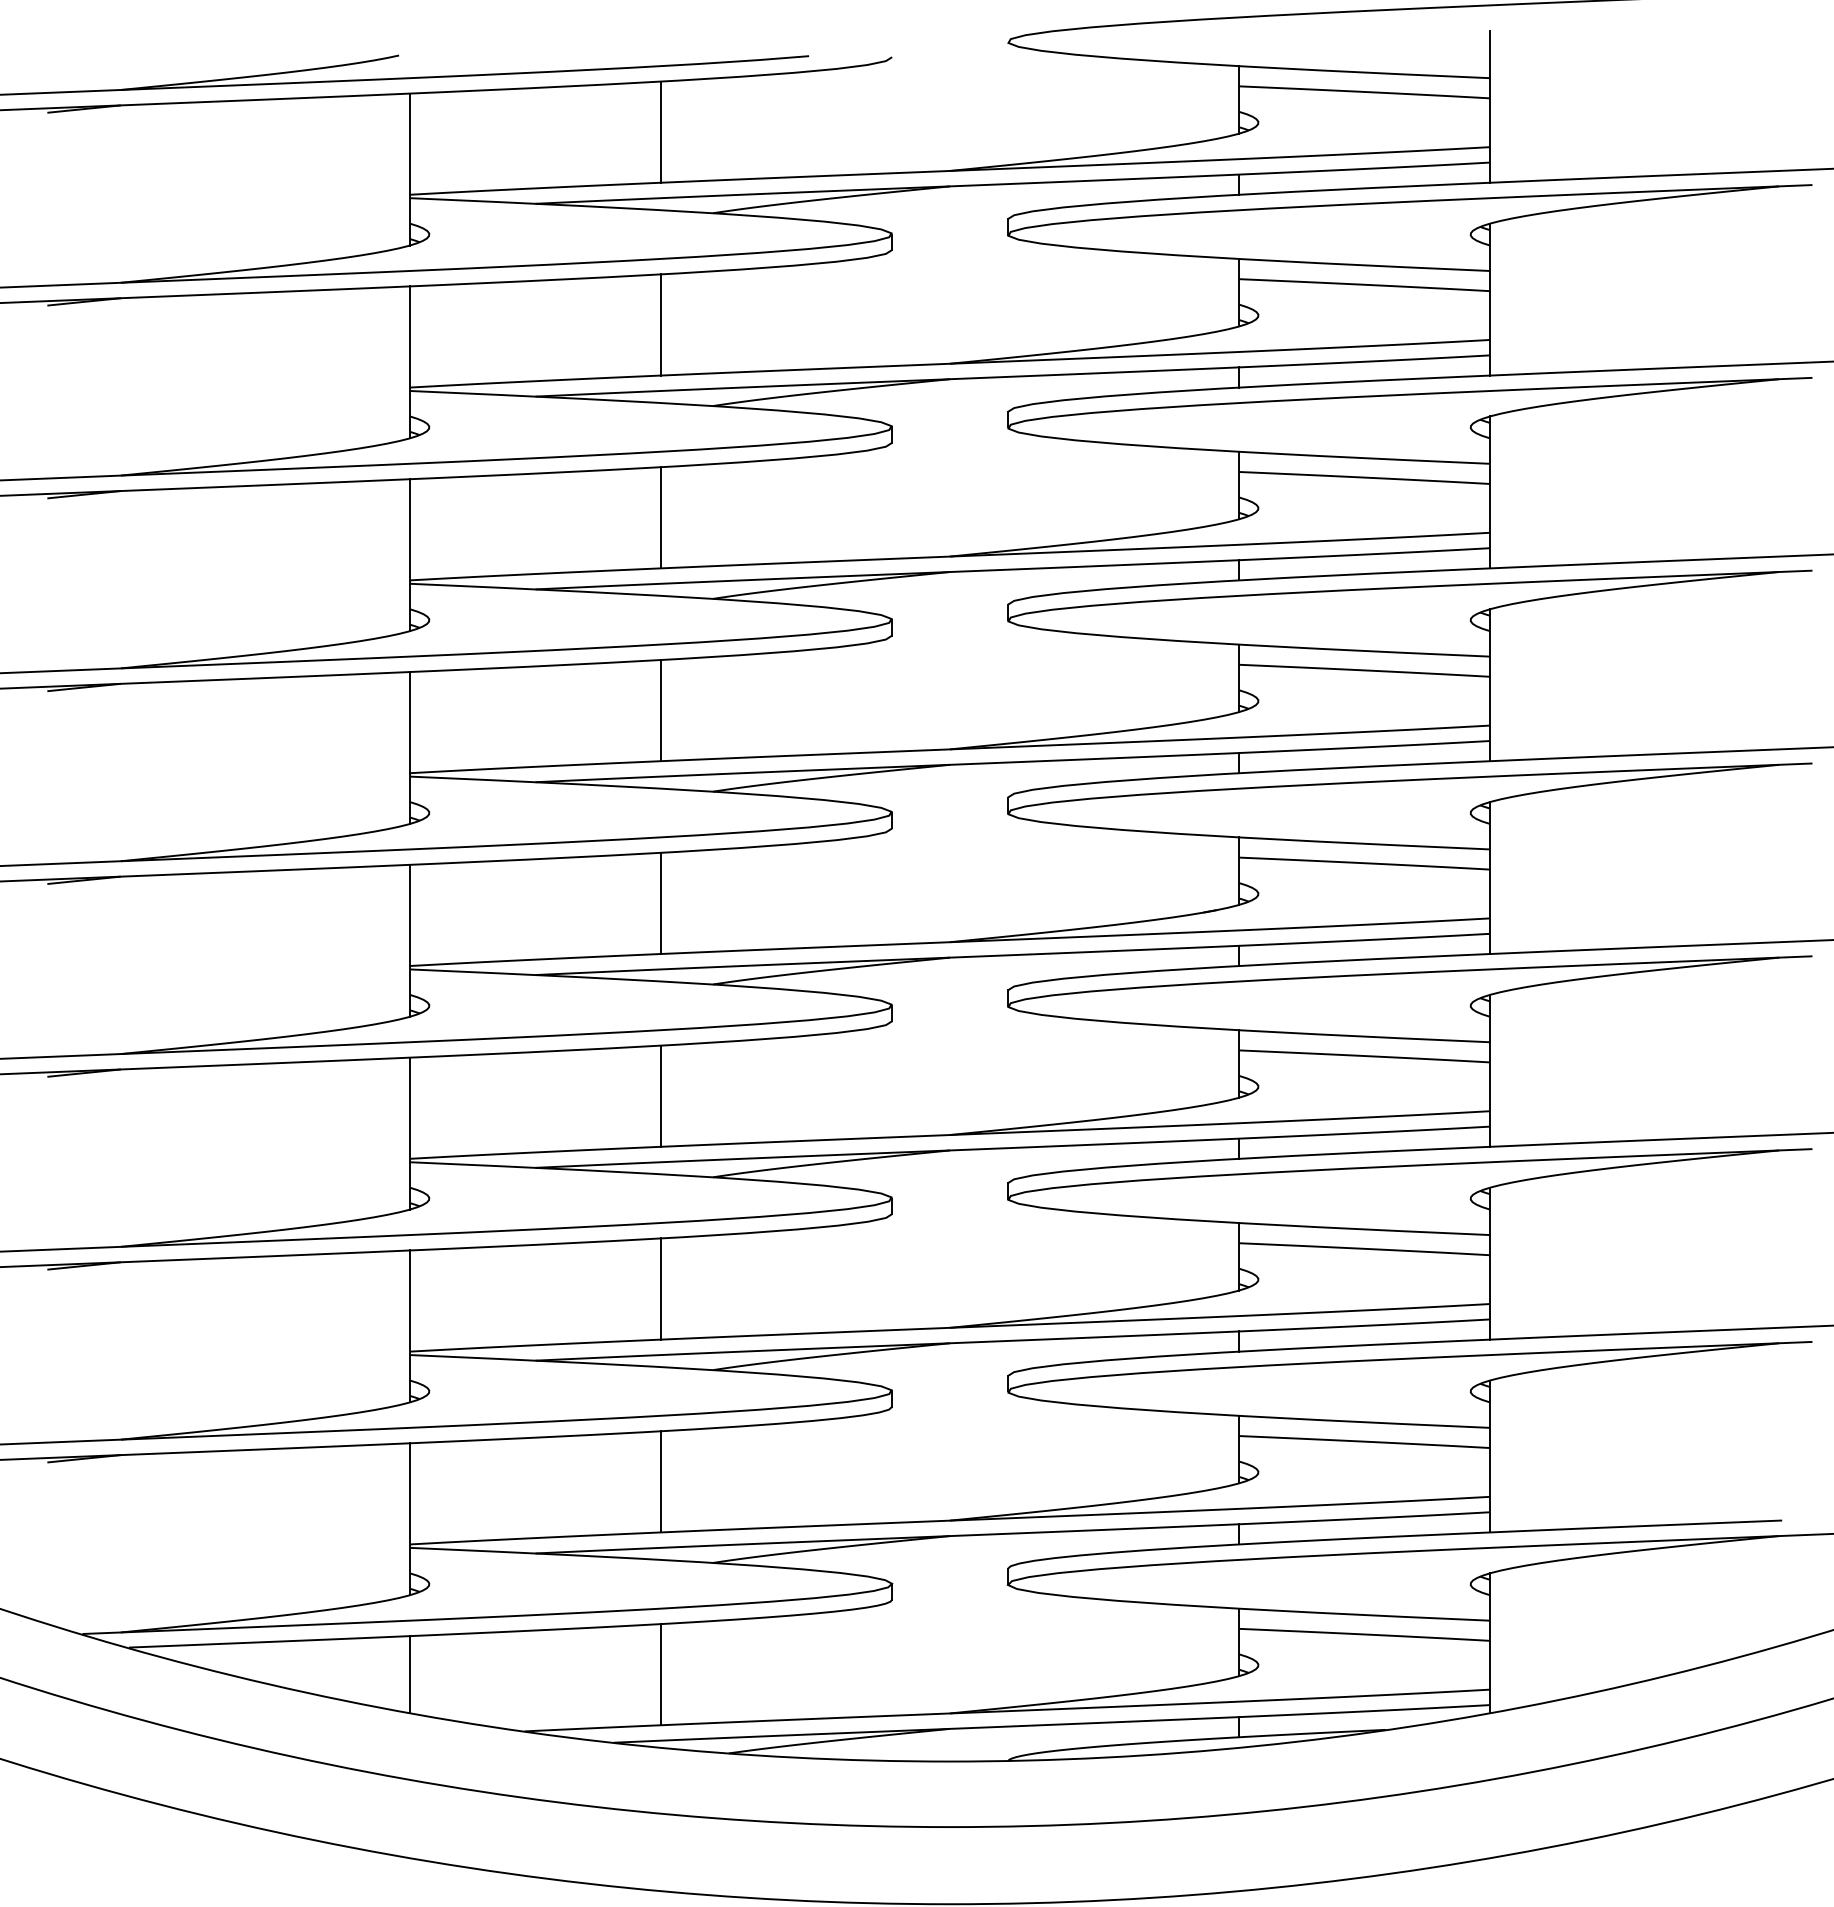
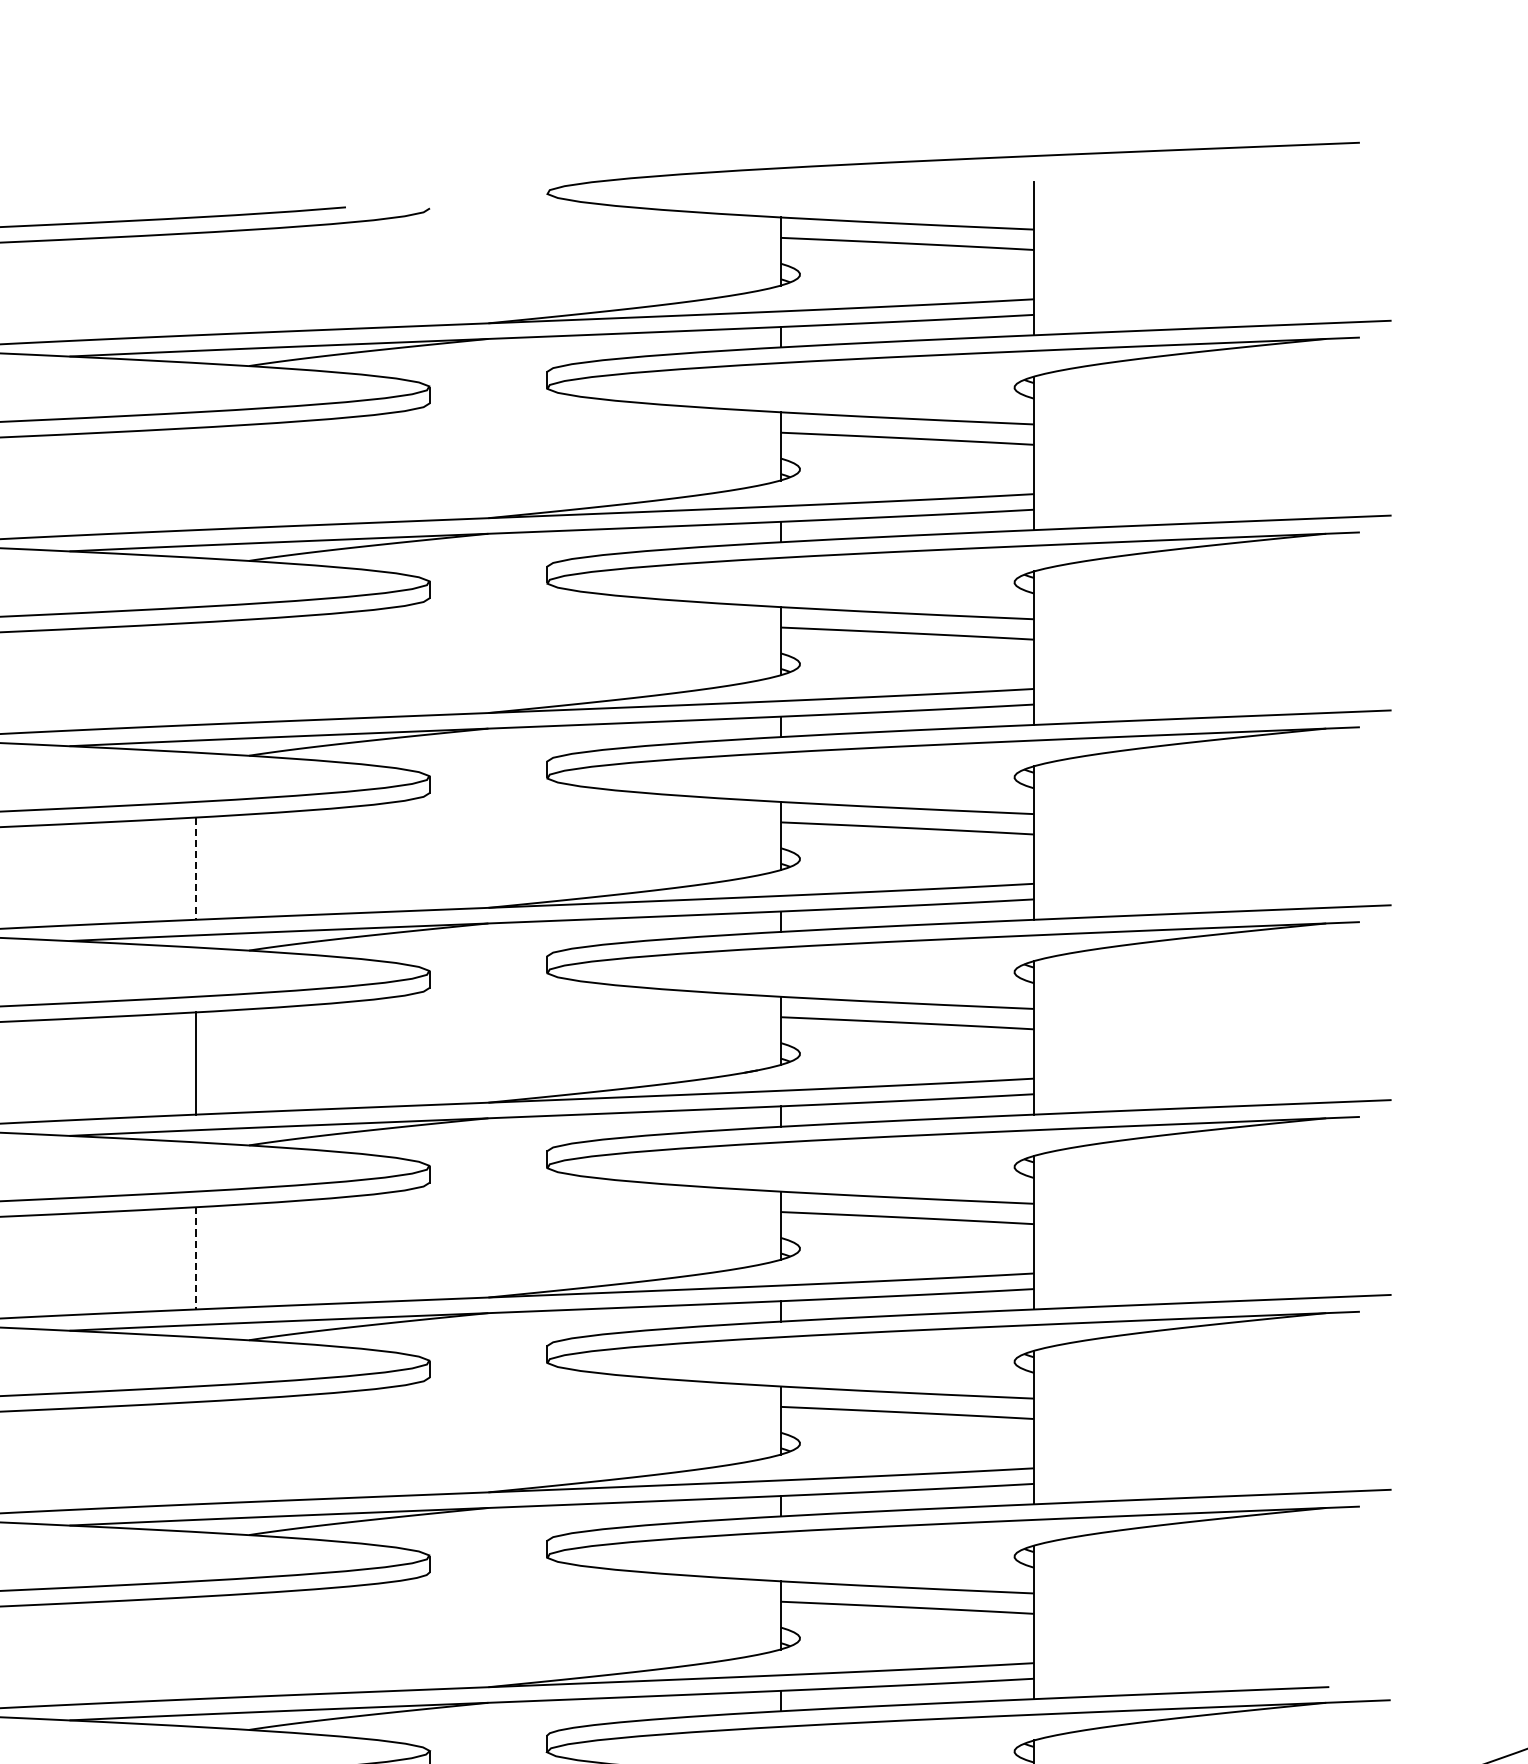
line: (660, 131) -> (195, 283), removed
line: (660, 324) -> (195, 478), removed
line: (660, 517) -> (195, 673), removed
line: (660, 710) -> (195, 868), solid -> dashed
line: (660, 1096) -> (195, 1258), solid -> dashed
line: (660, 1288) -> (195, 1452), removed
line: (660, 1481) -> (195, 1647), removed

